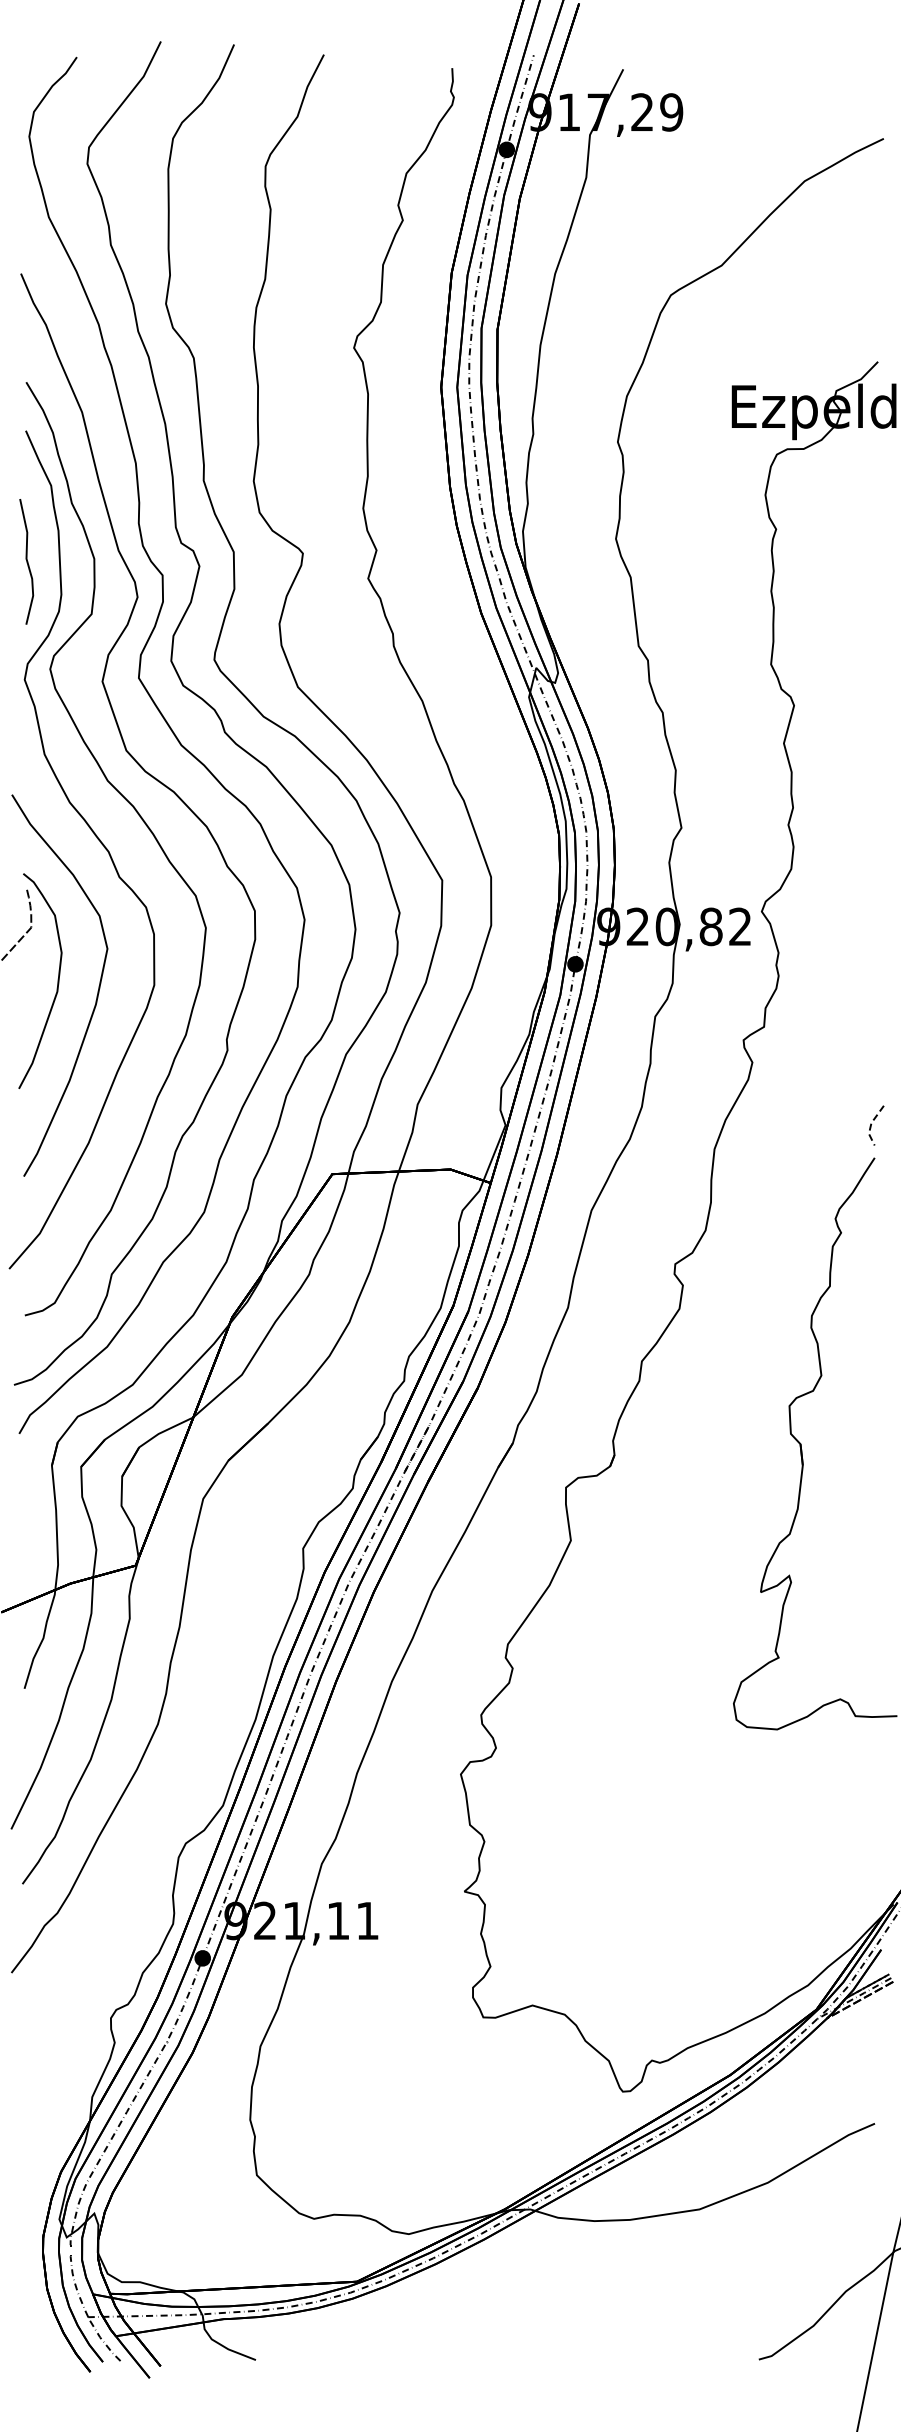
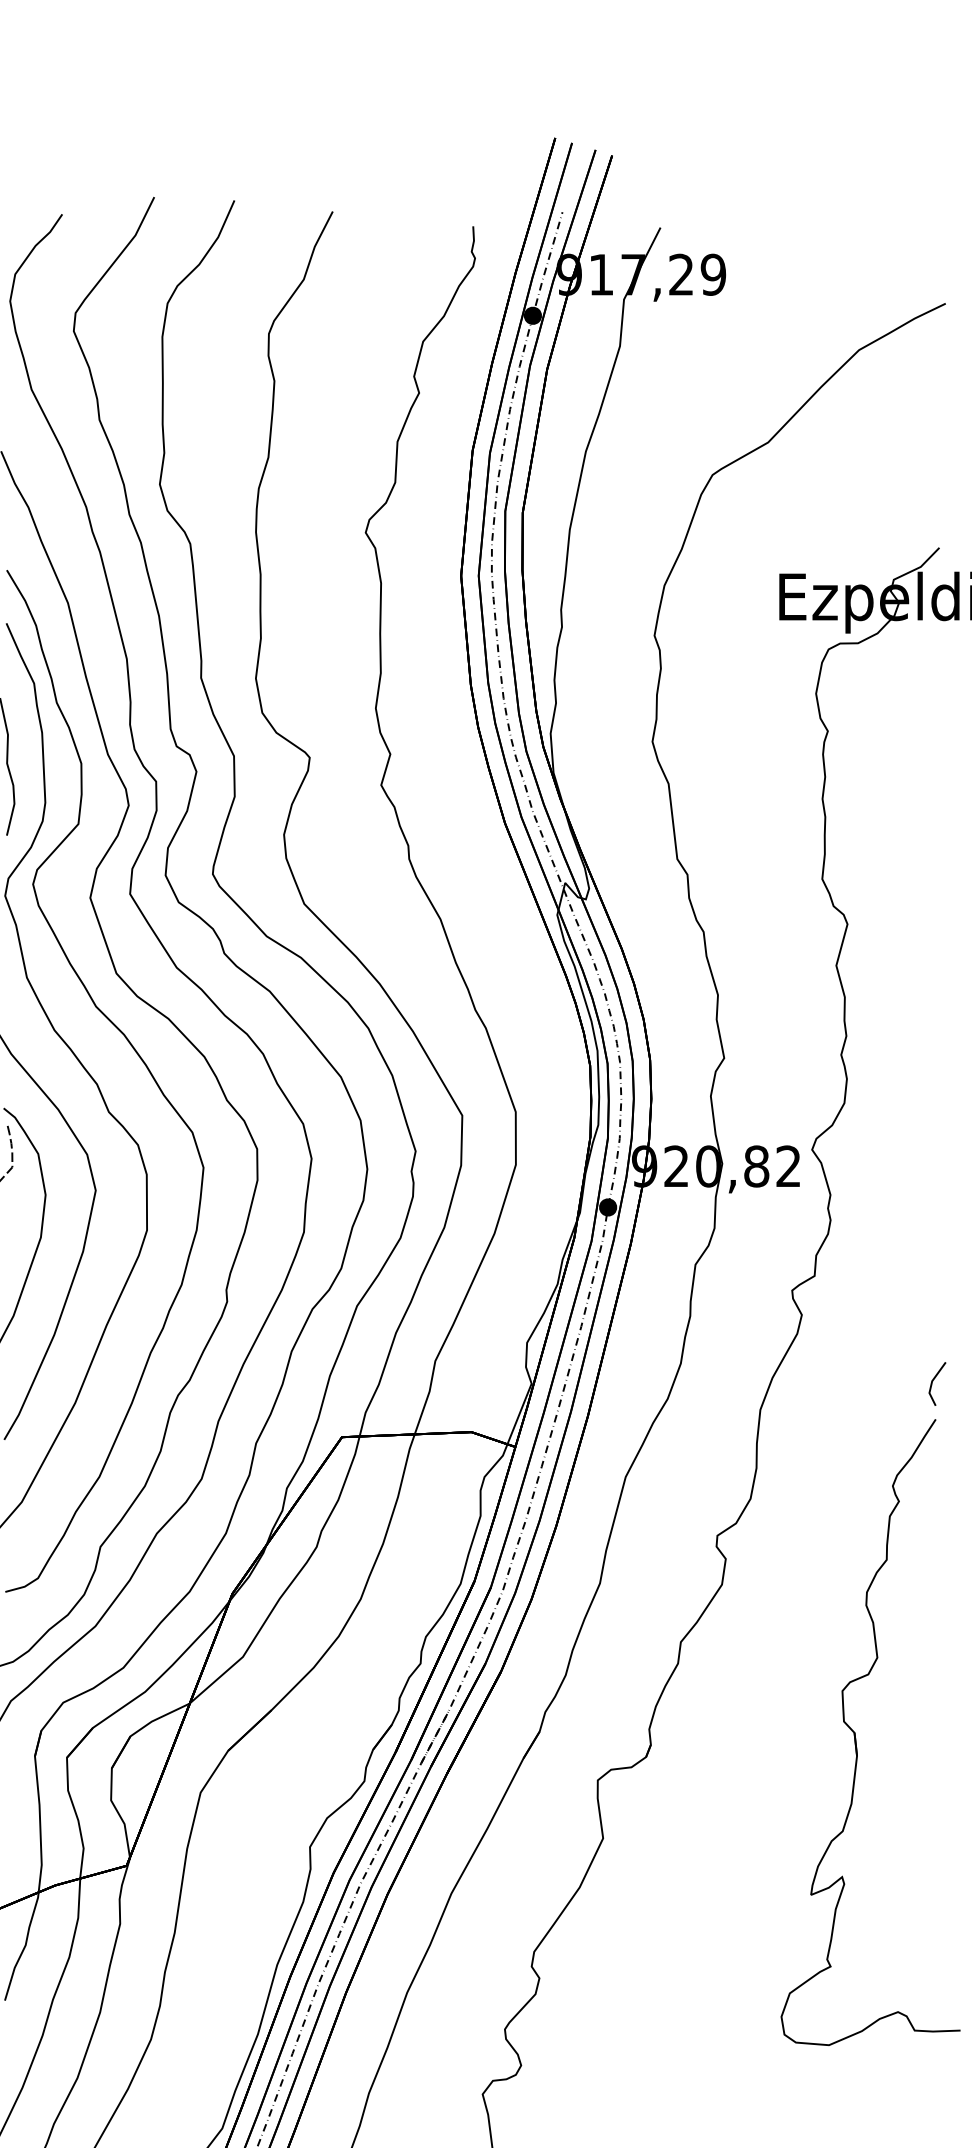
line: (871, 1124) -> (932, 1382), dashed -> solid

